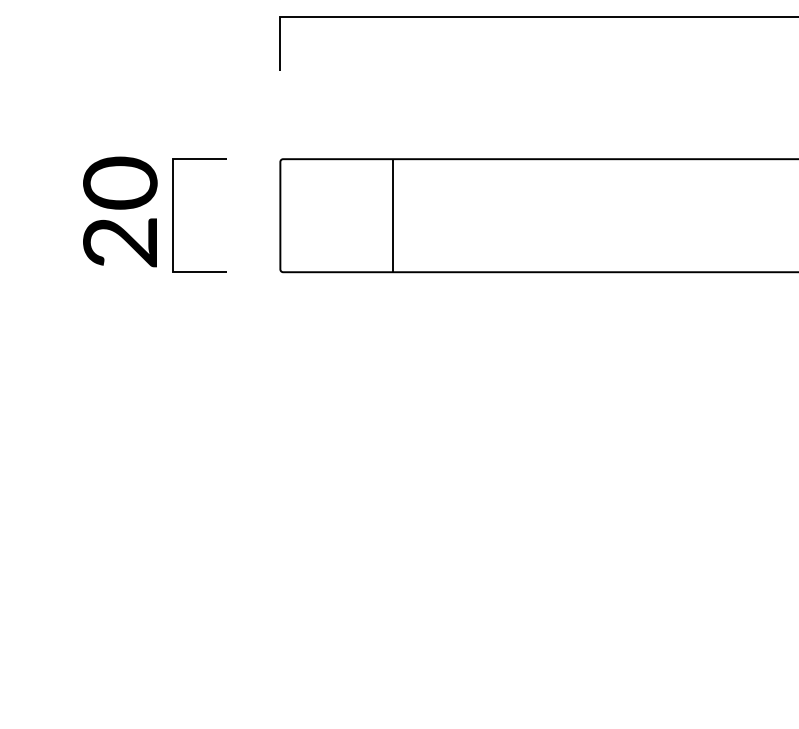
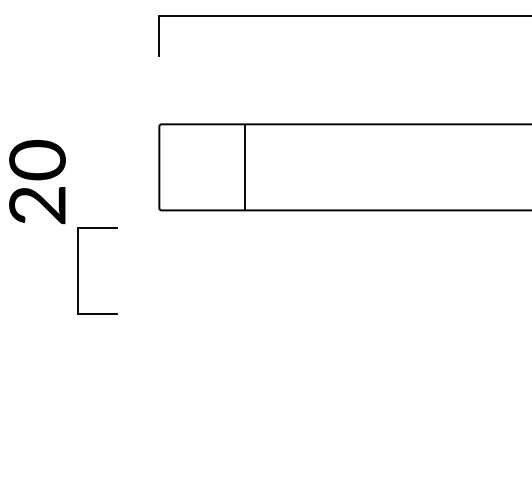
text: (120, 211) -> (37, 181), moved
line: (173, 215) -> (77, 270), moved

